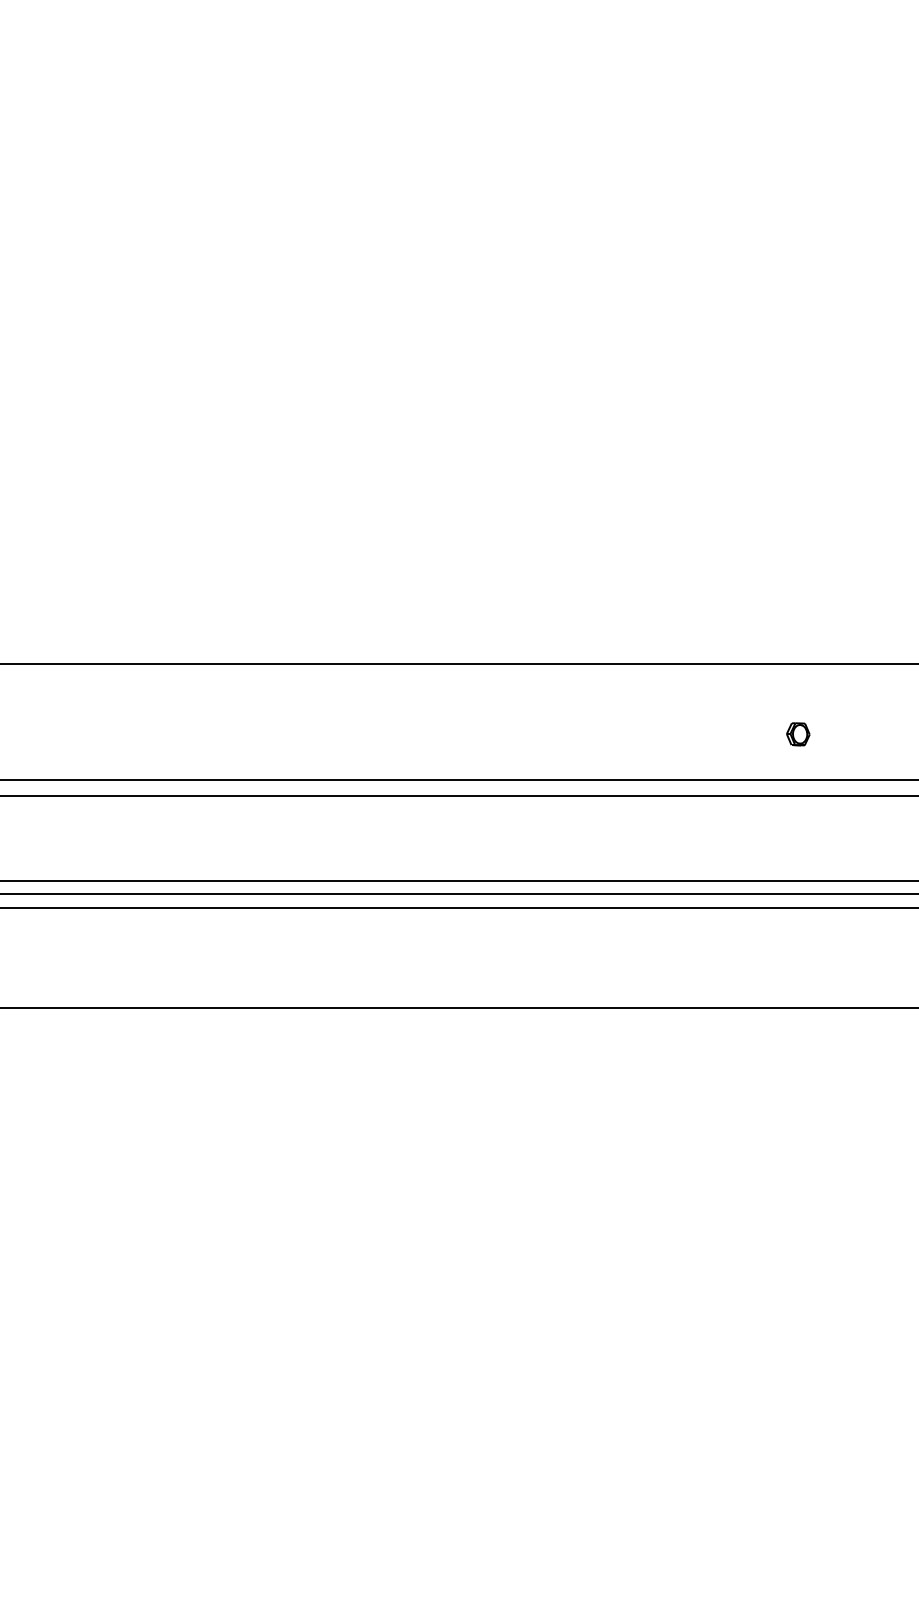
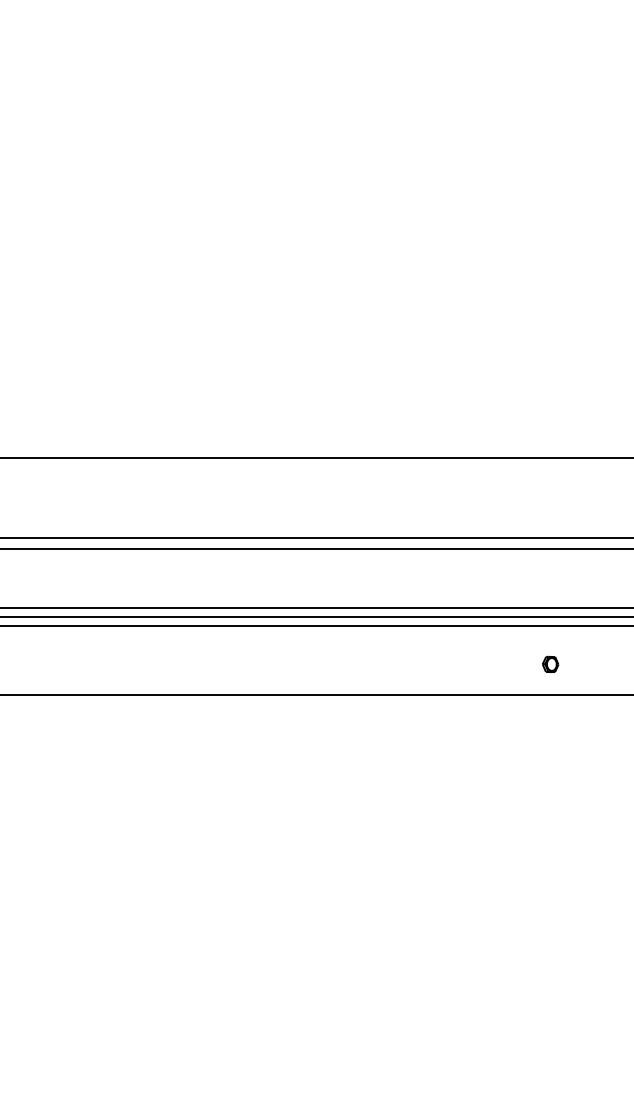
part: (798, 732) -> (550, 663), moved

